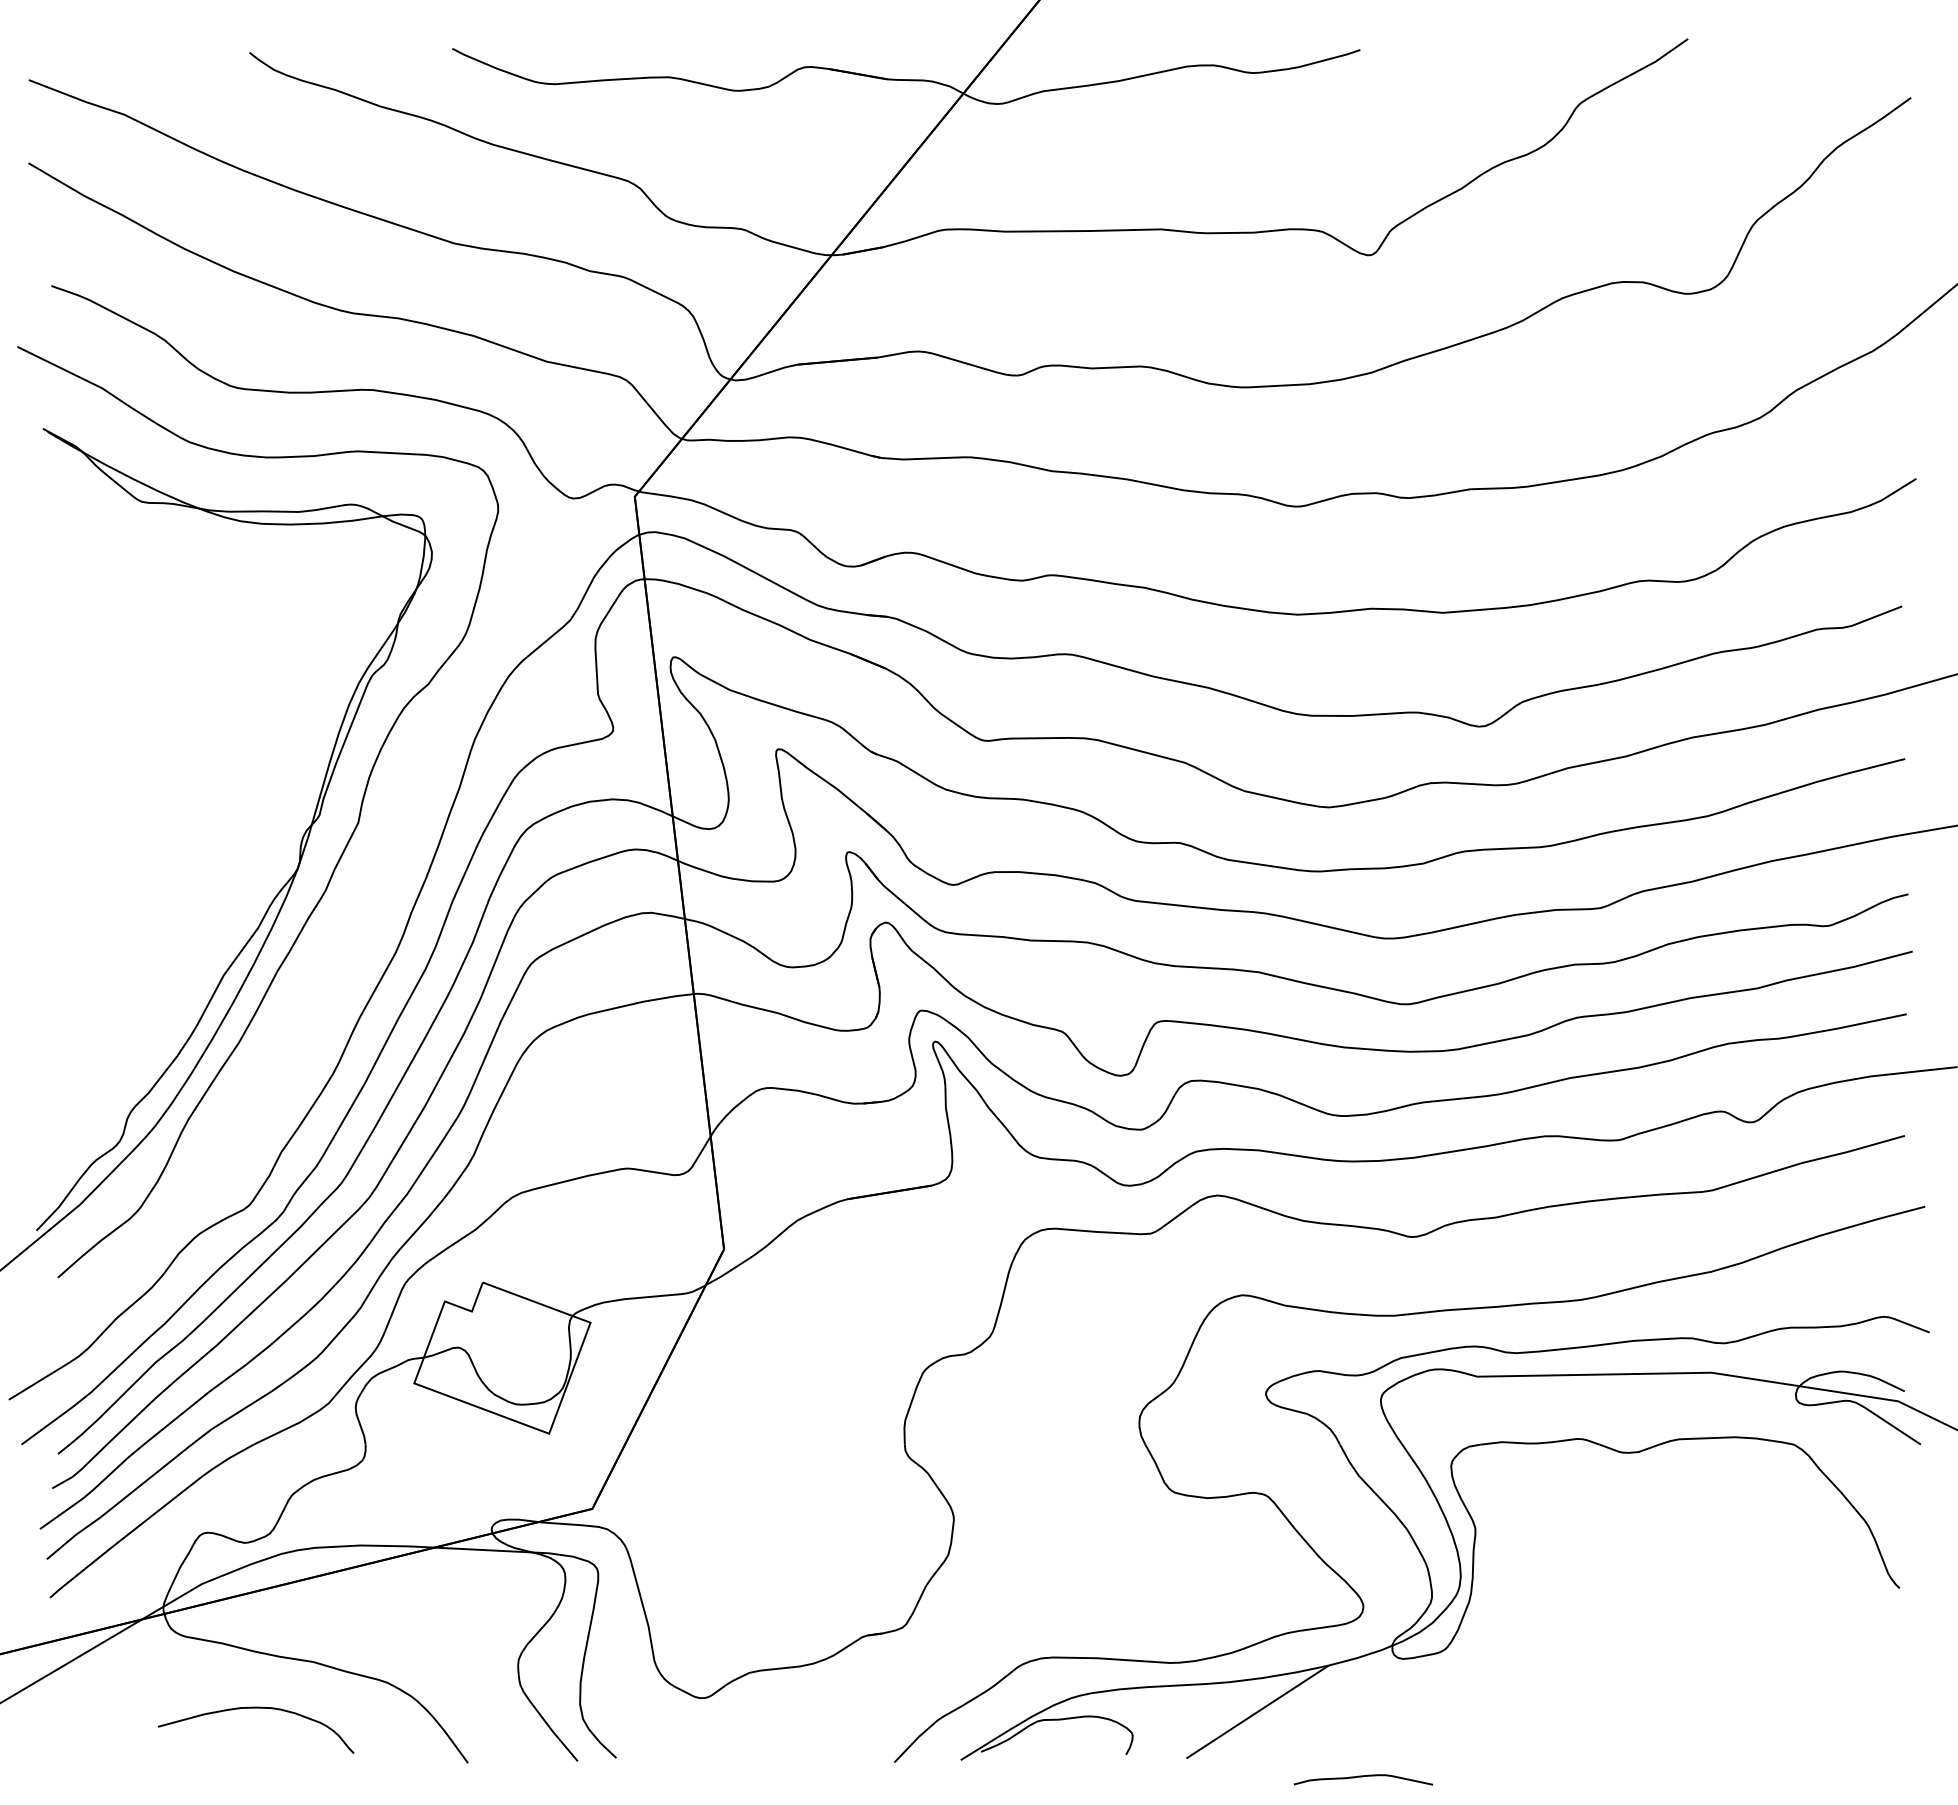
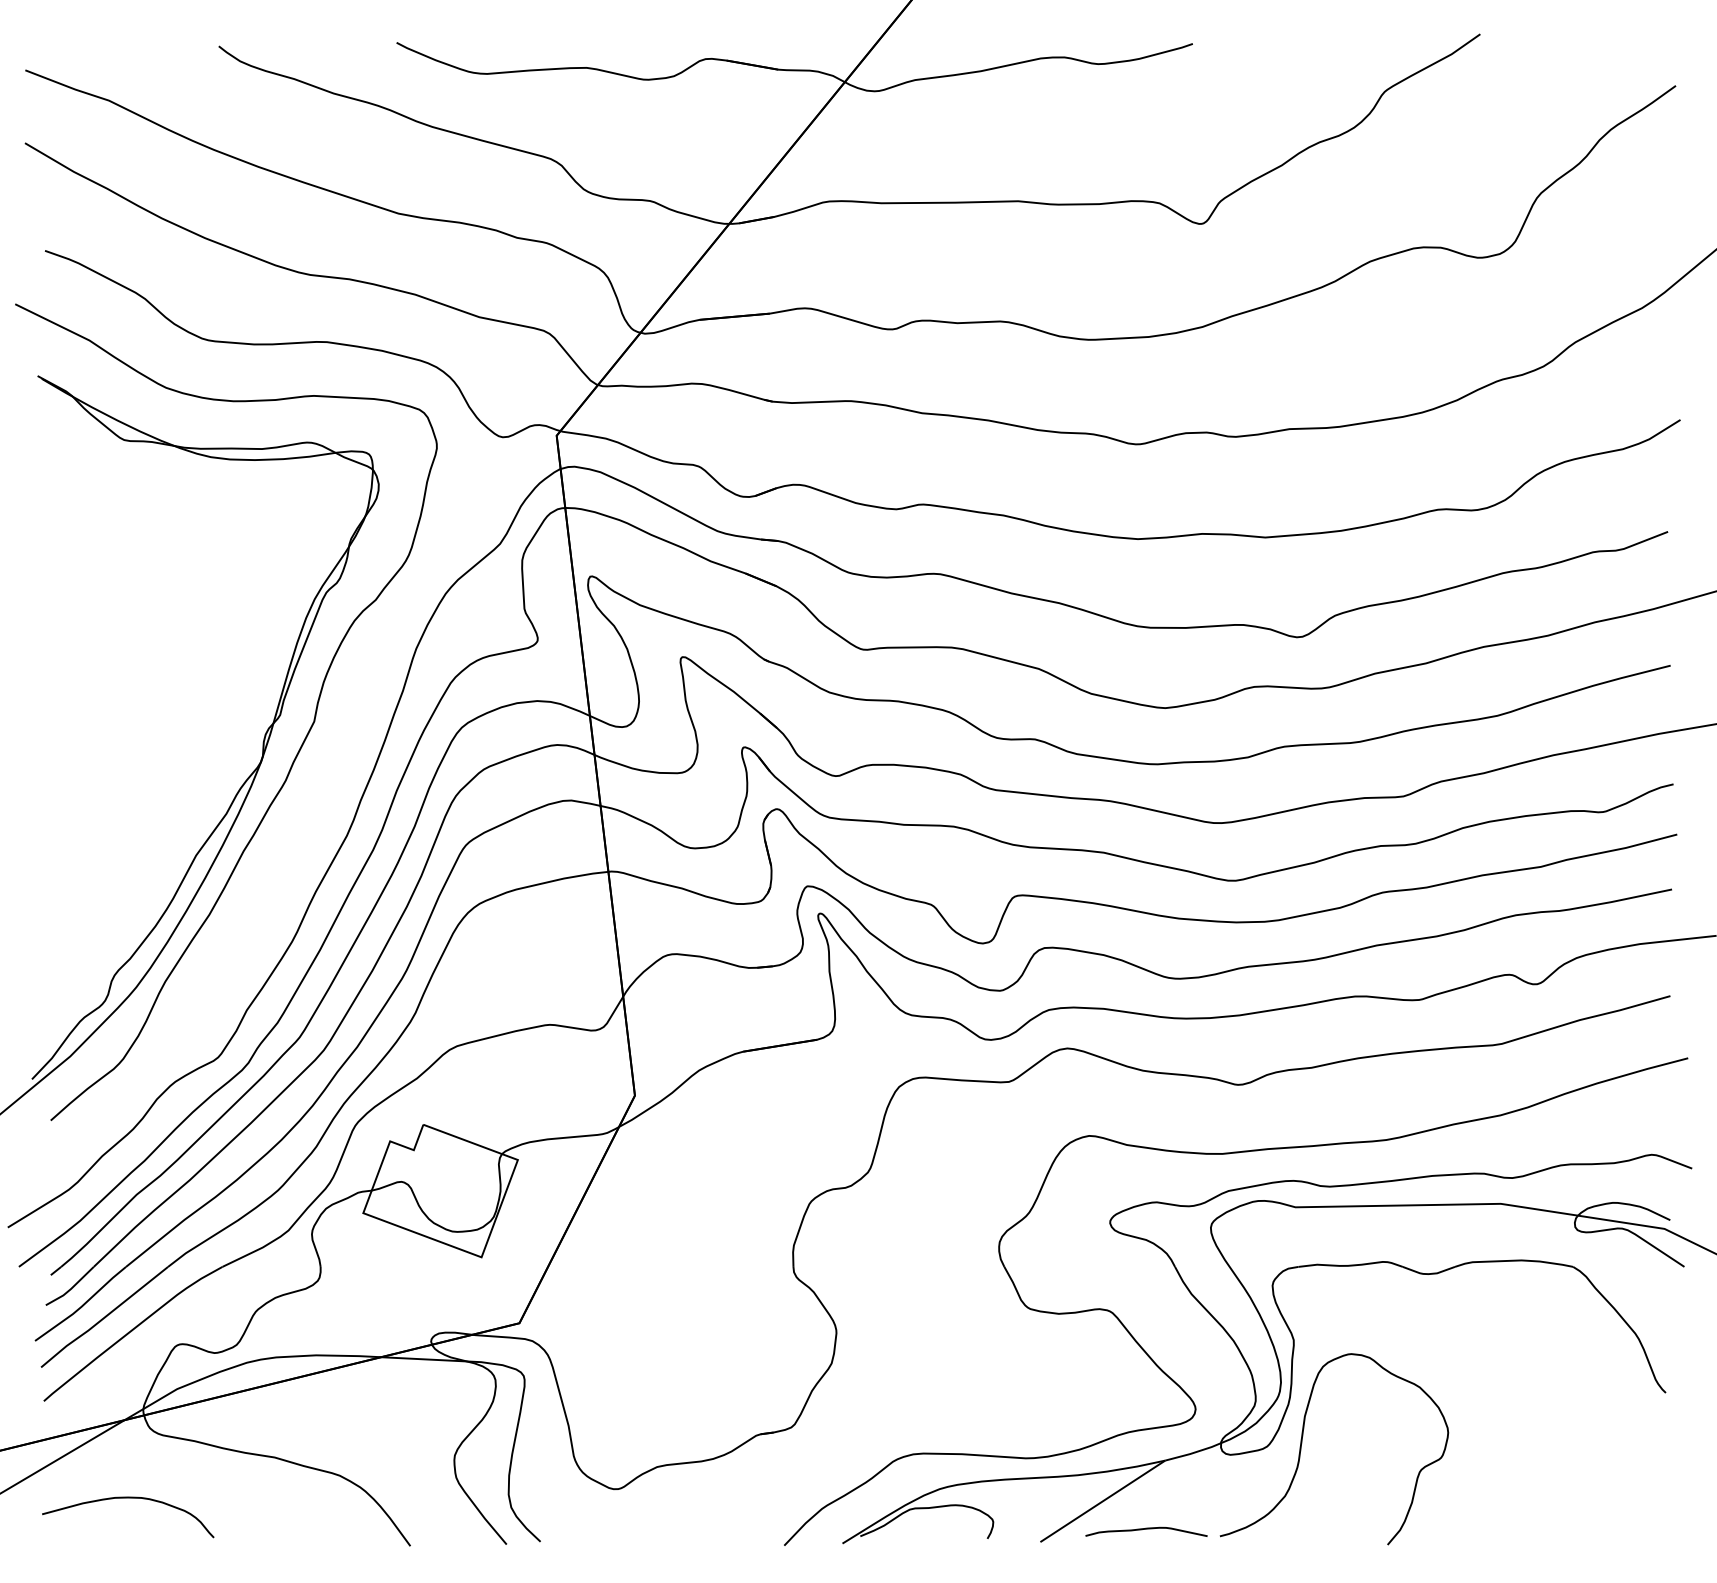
curve: (1484, 1650) -> (1301, 1447), added
curve: (256, 1708) -> (128, 1498), moved
curve: (1363, 1777) -> (1146, 1529), moved

